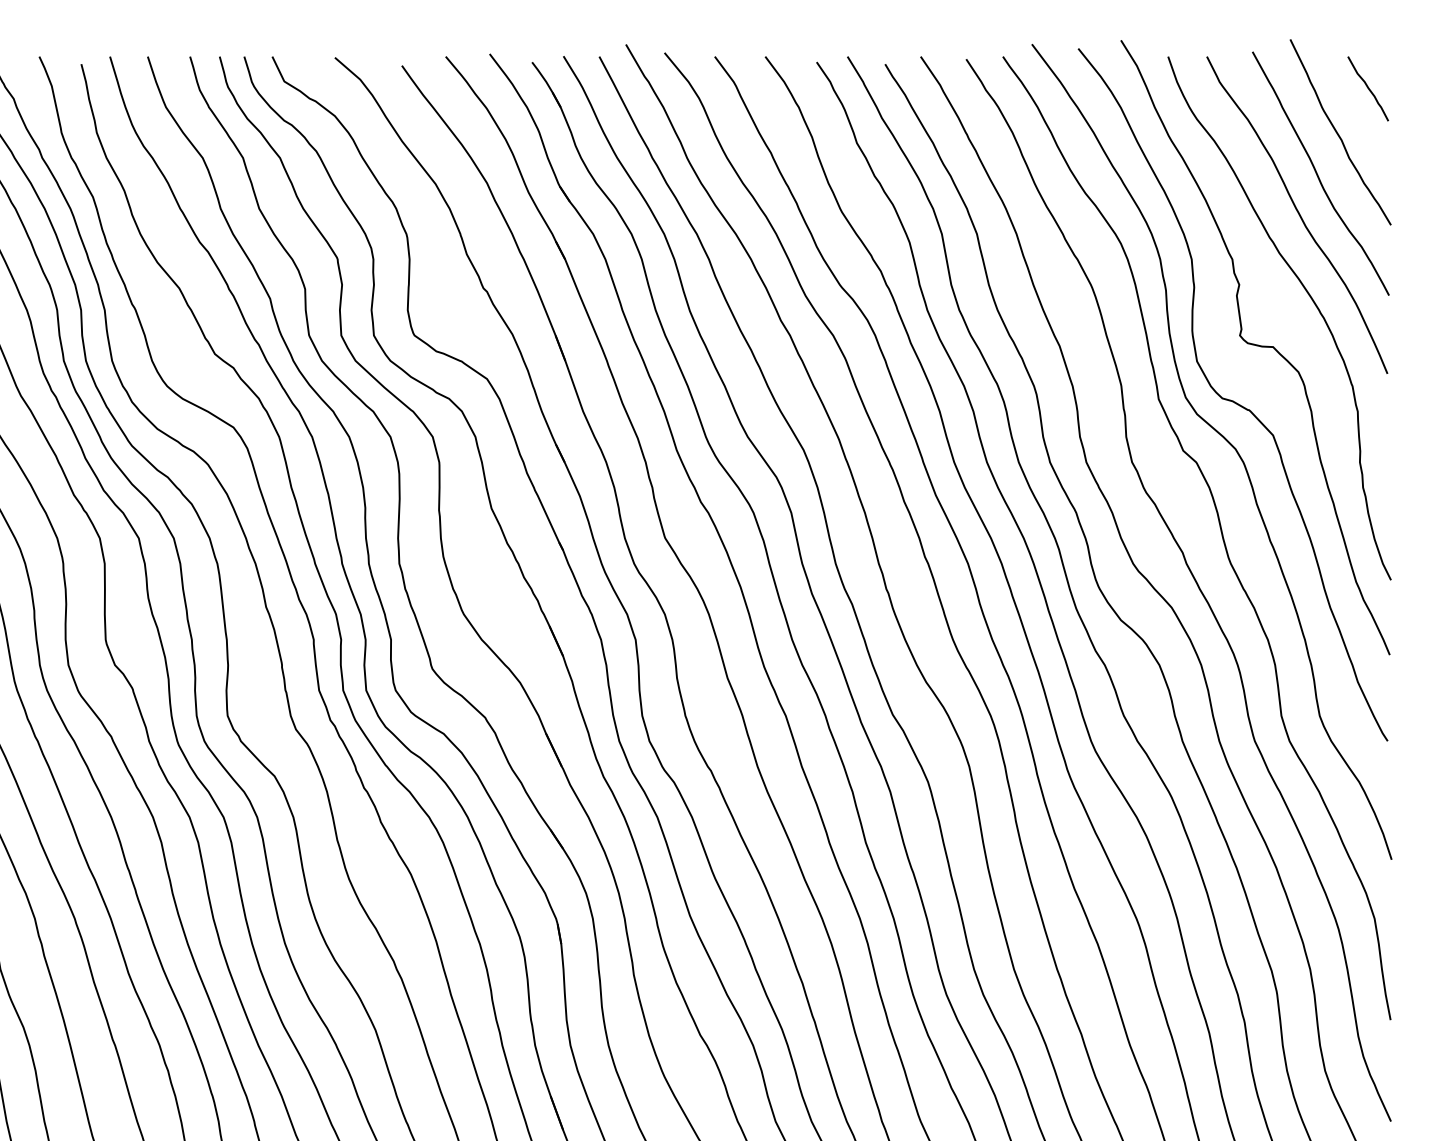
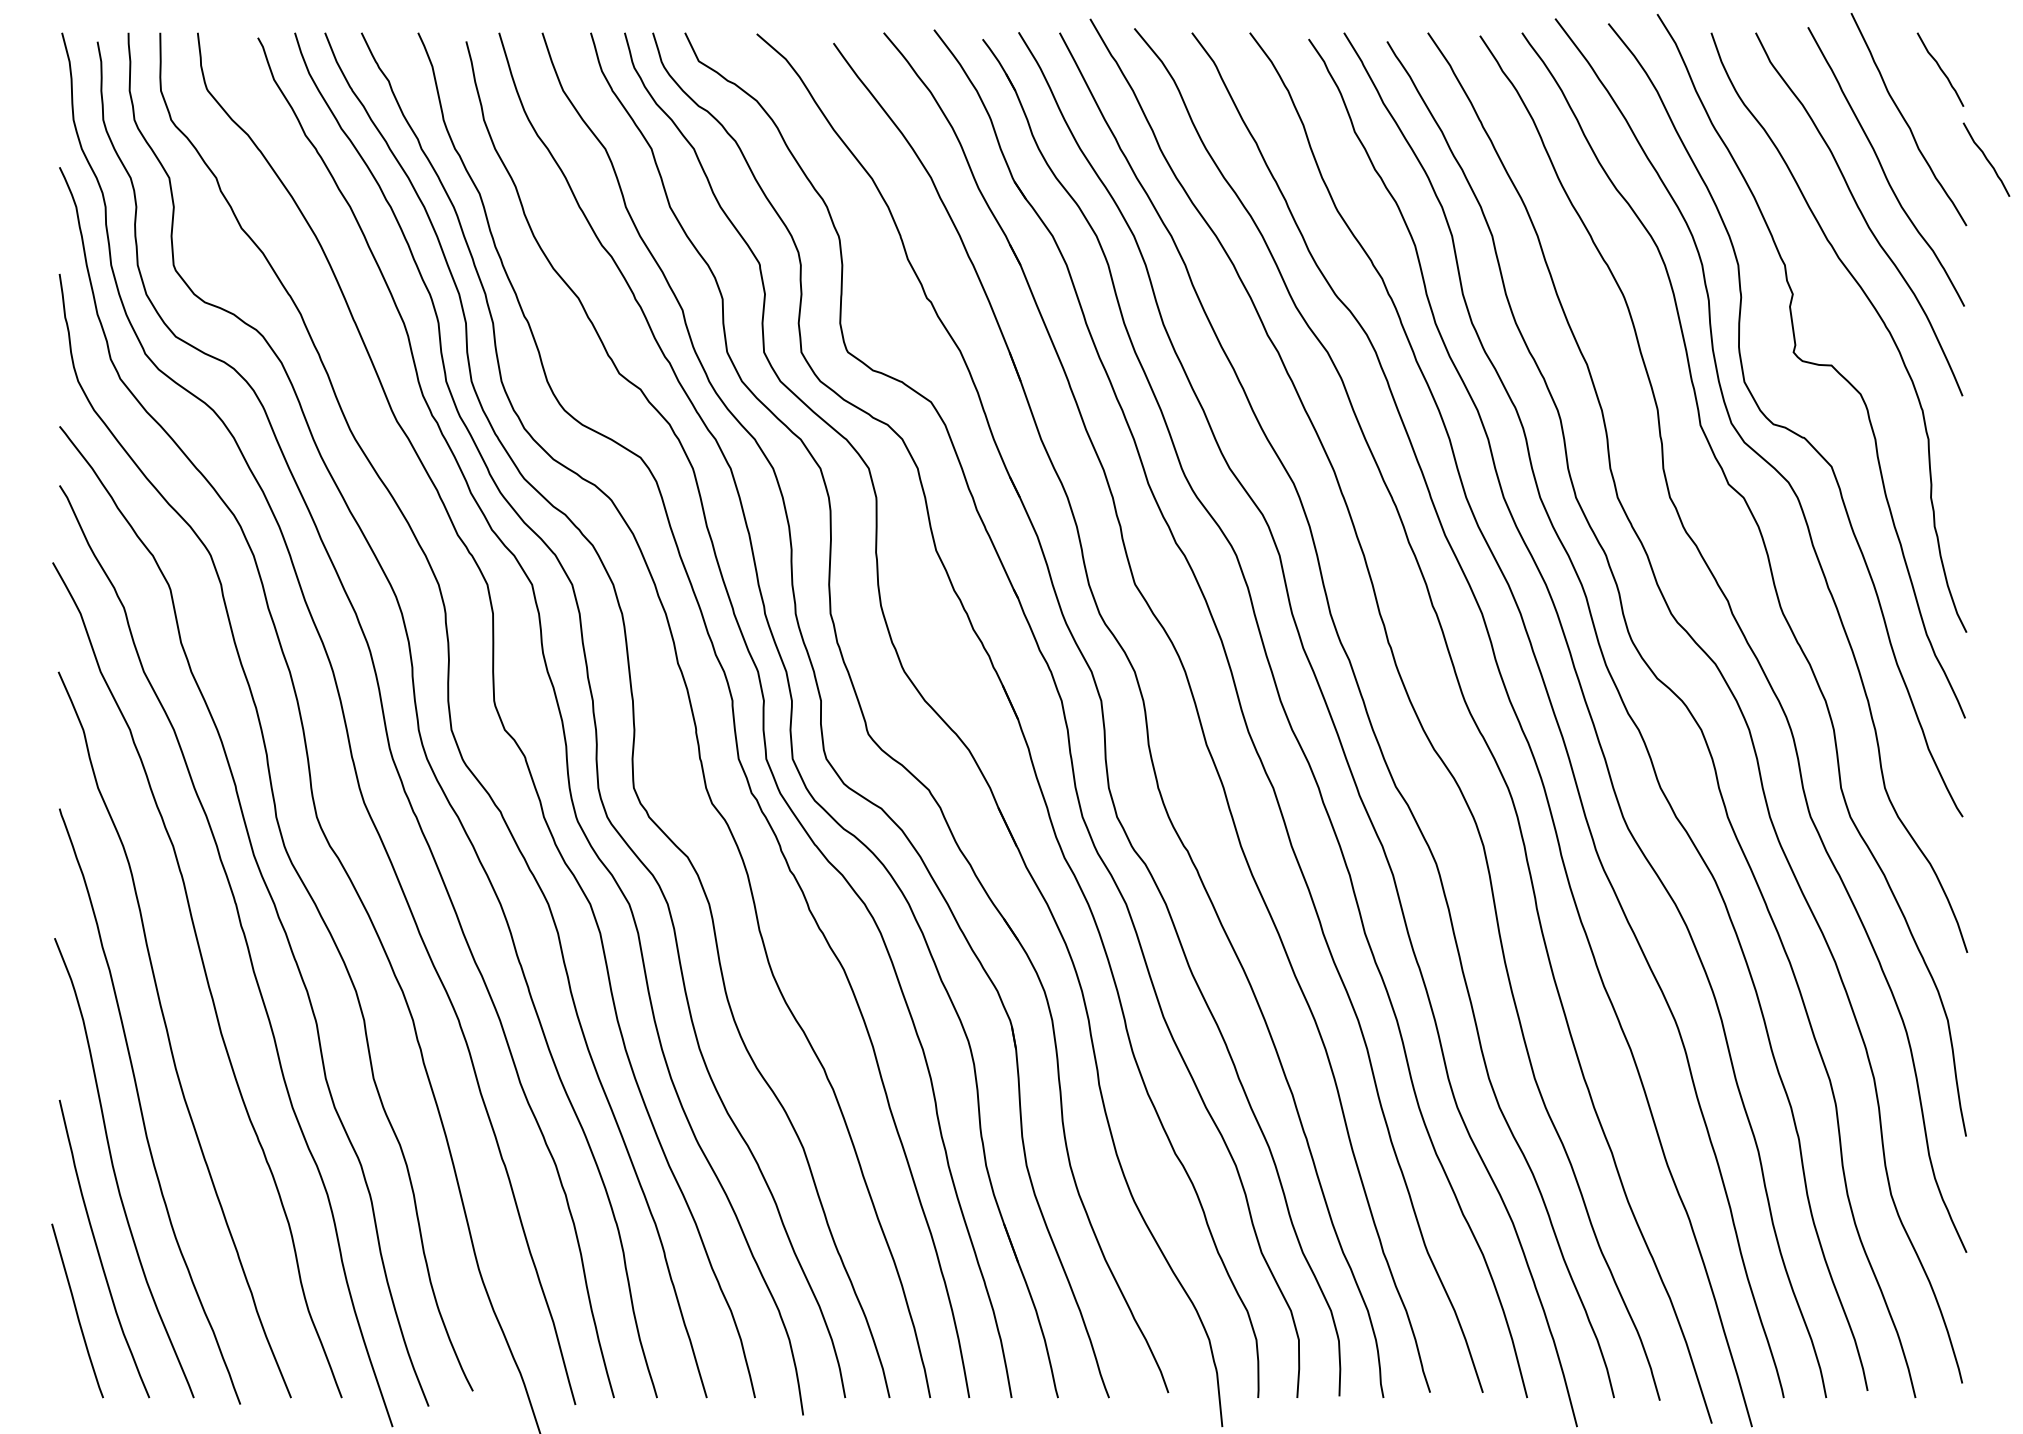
curve: (1408, 167) -> (1986, 159), added

